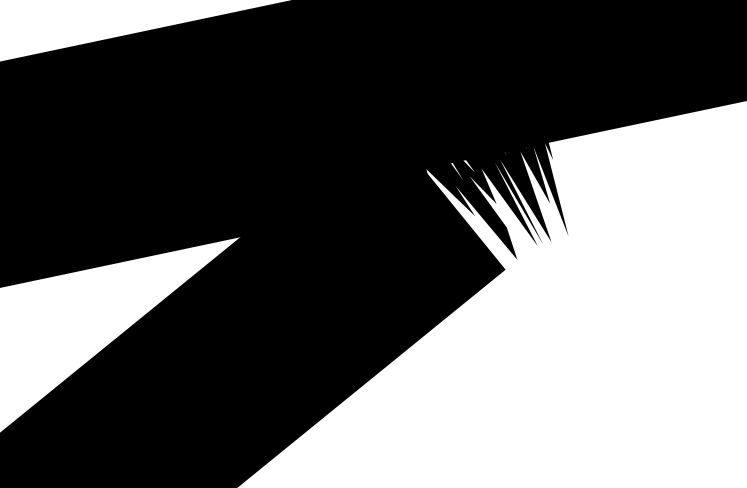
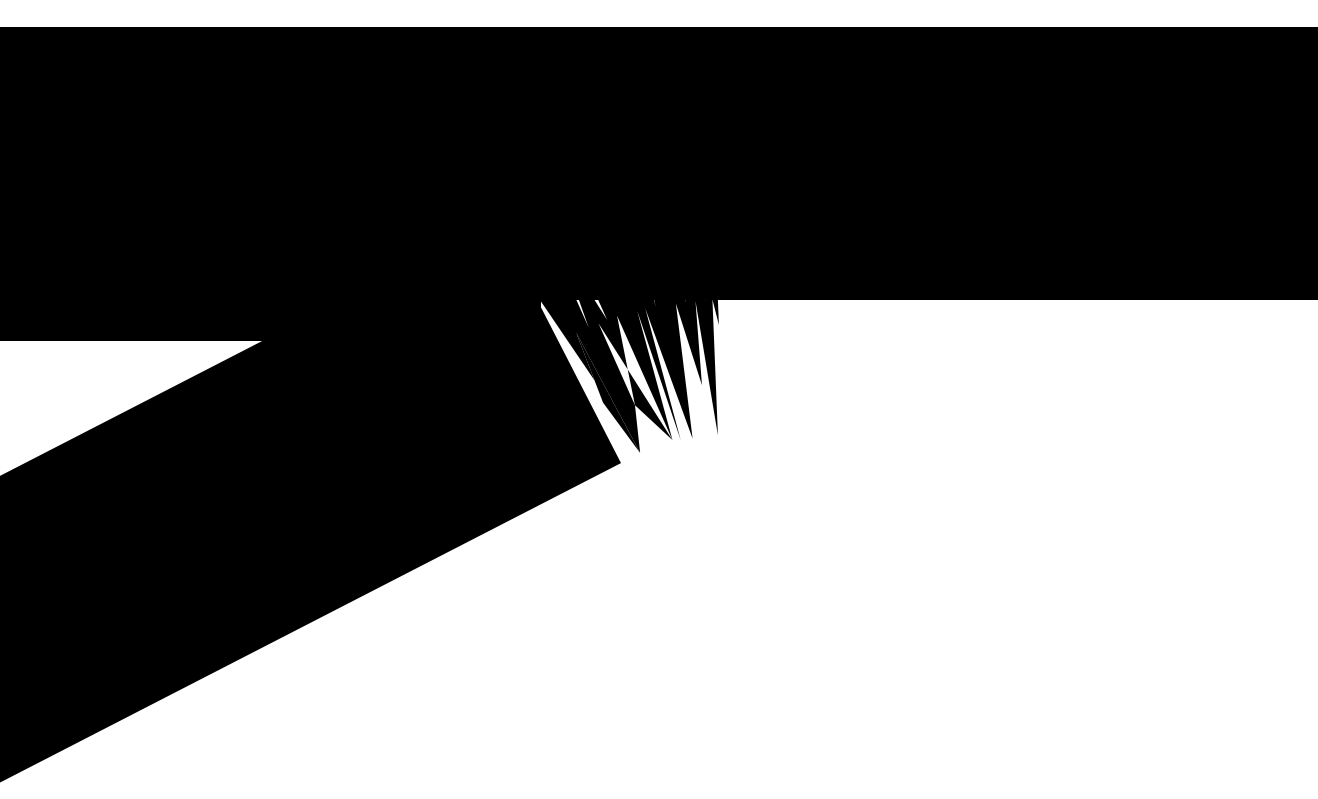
fill: (486, 222) -> (608, 392), added
fill: (516, 225) -> (649, 404), added

